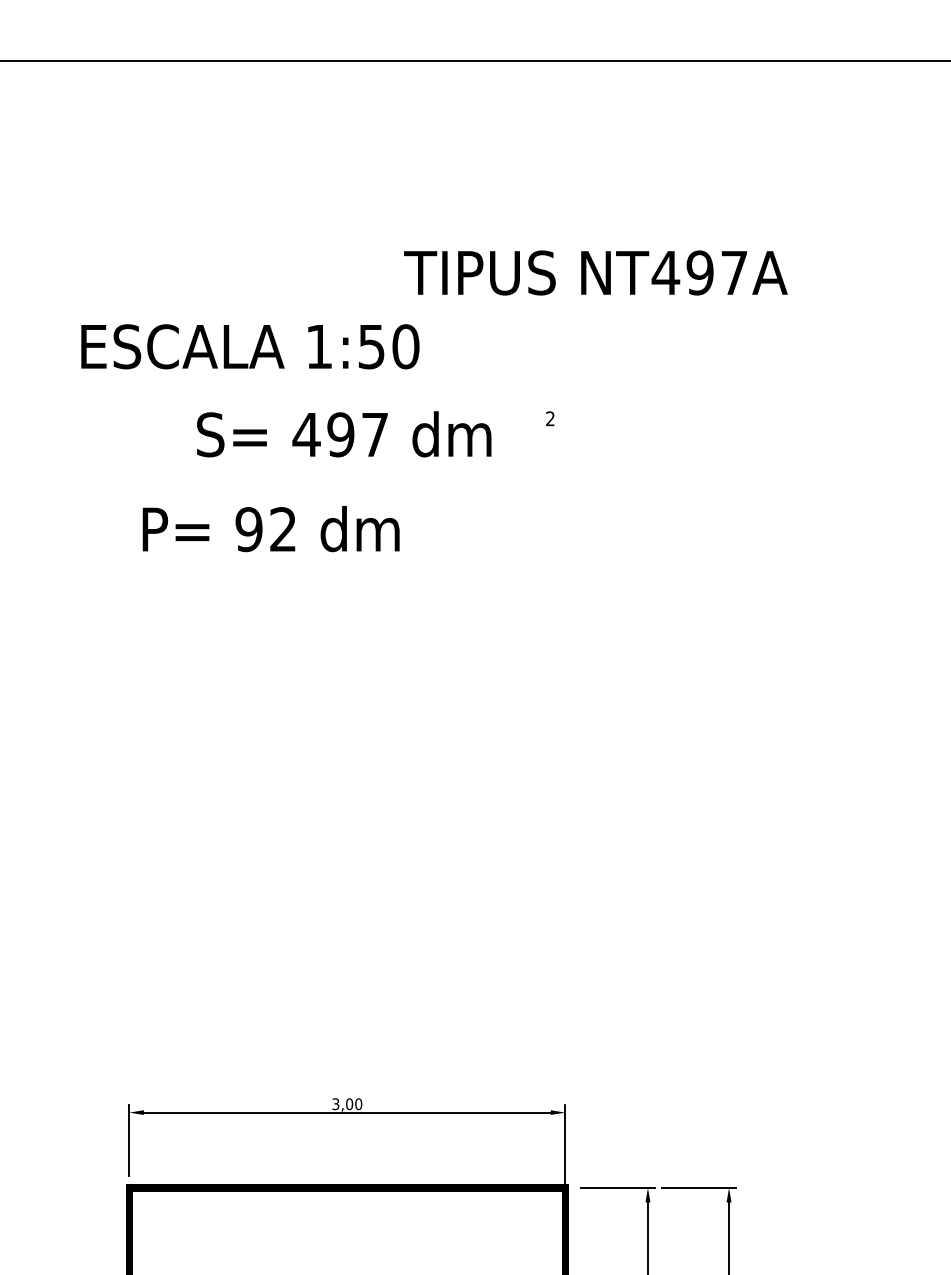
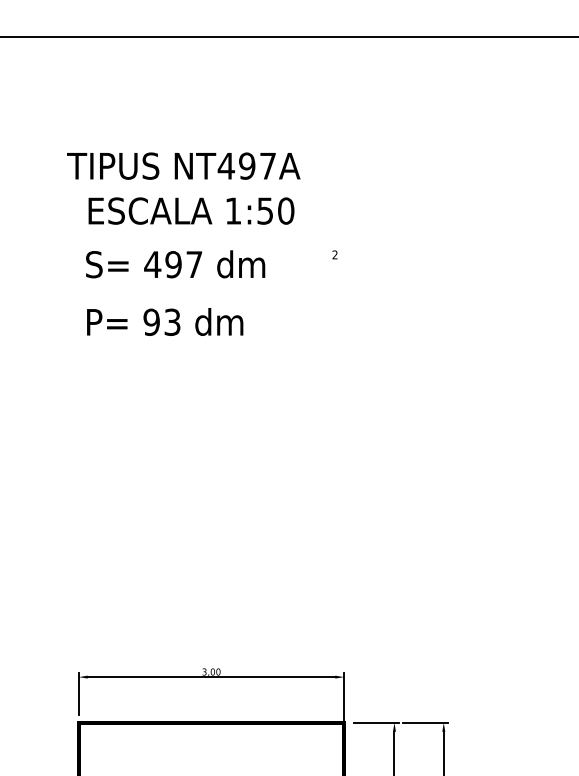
text: (595, 271) -> (183, 165), moved
text: (250, 345) -> (191, 210), moved
text: (344, 434) -> (175, 264), moved
text: (283, 529) -> (172, 322), 92 -> 93

